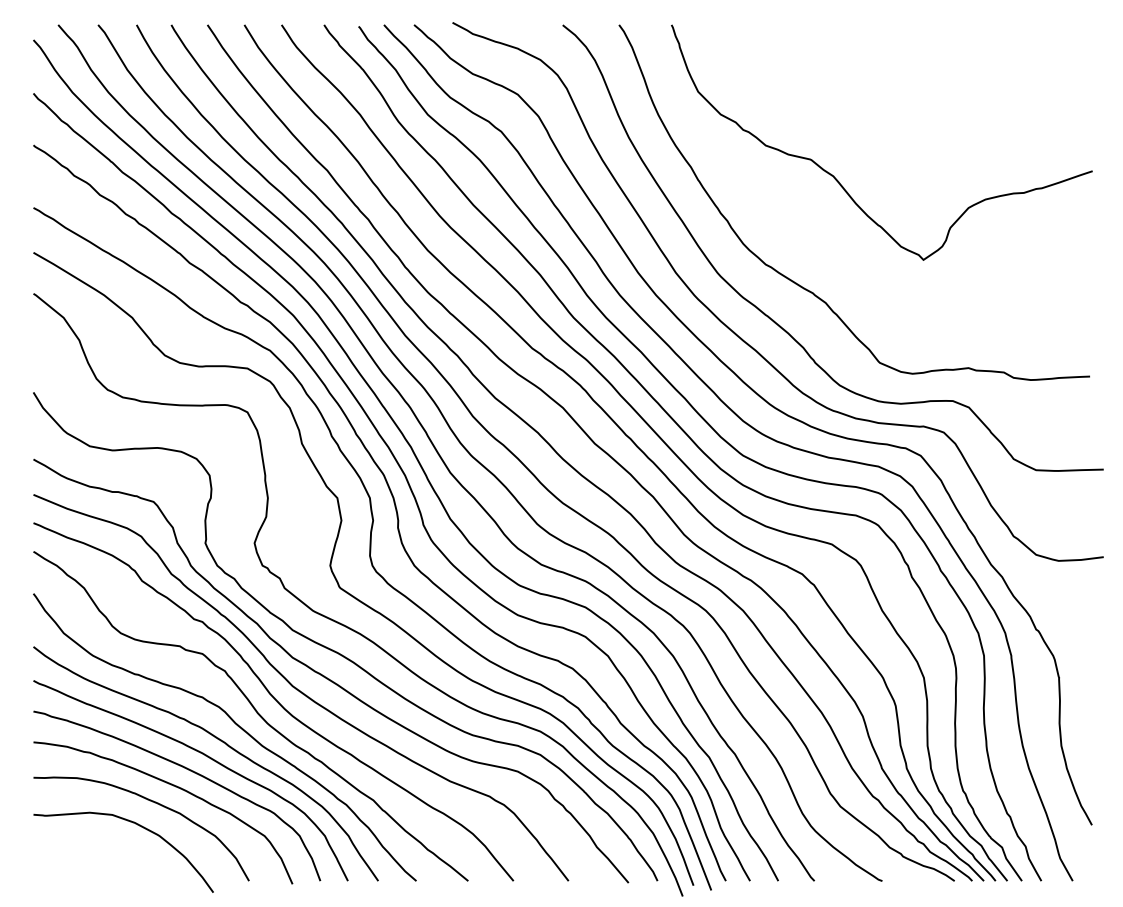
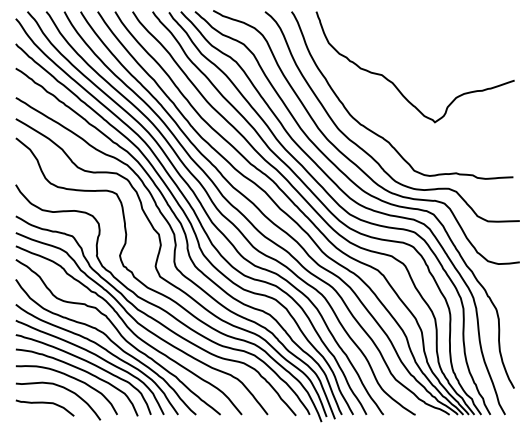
curve: (94, 856) -> (44, 403), added

